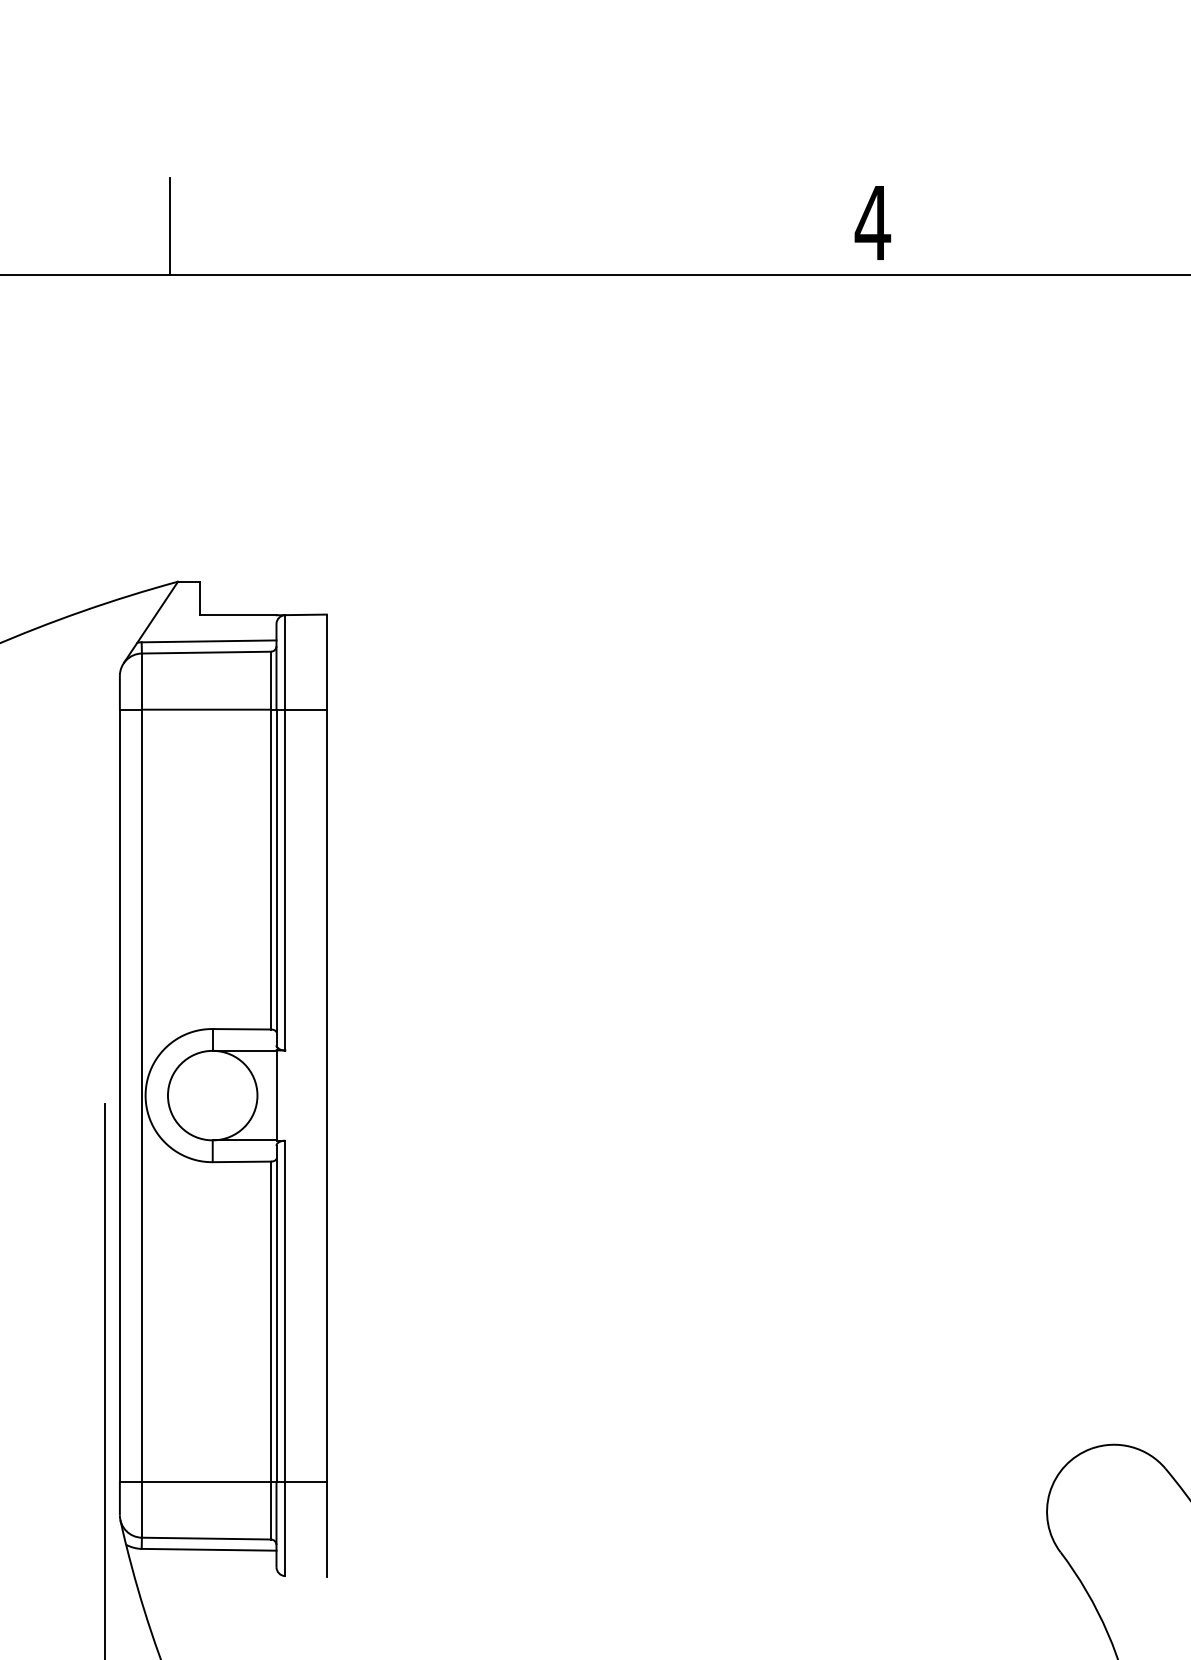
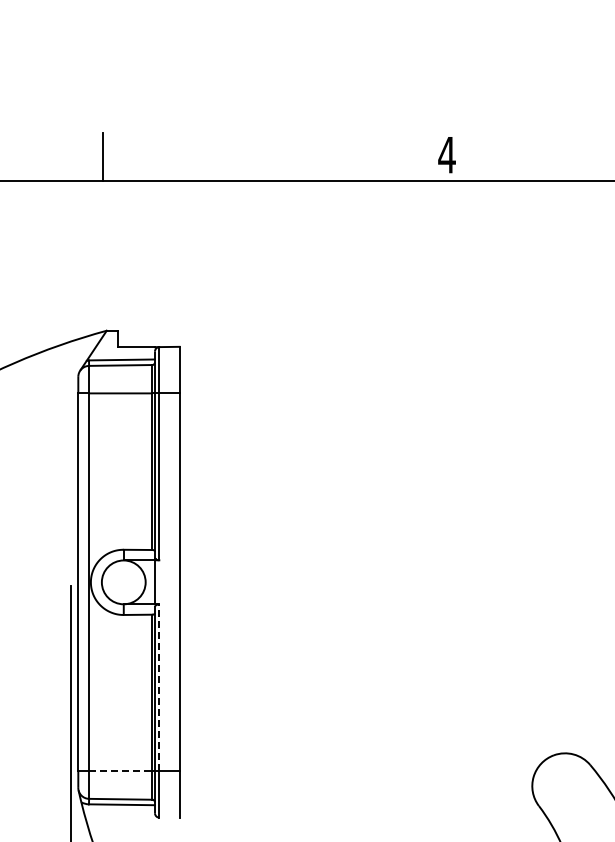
line: (285, 1310) -> (159, 687), solid -> dashed
line: (206, 1481) -> (120, 771), solid -> dashed

